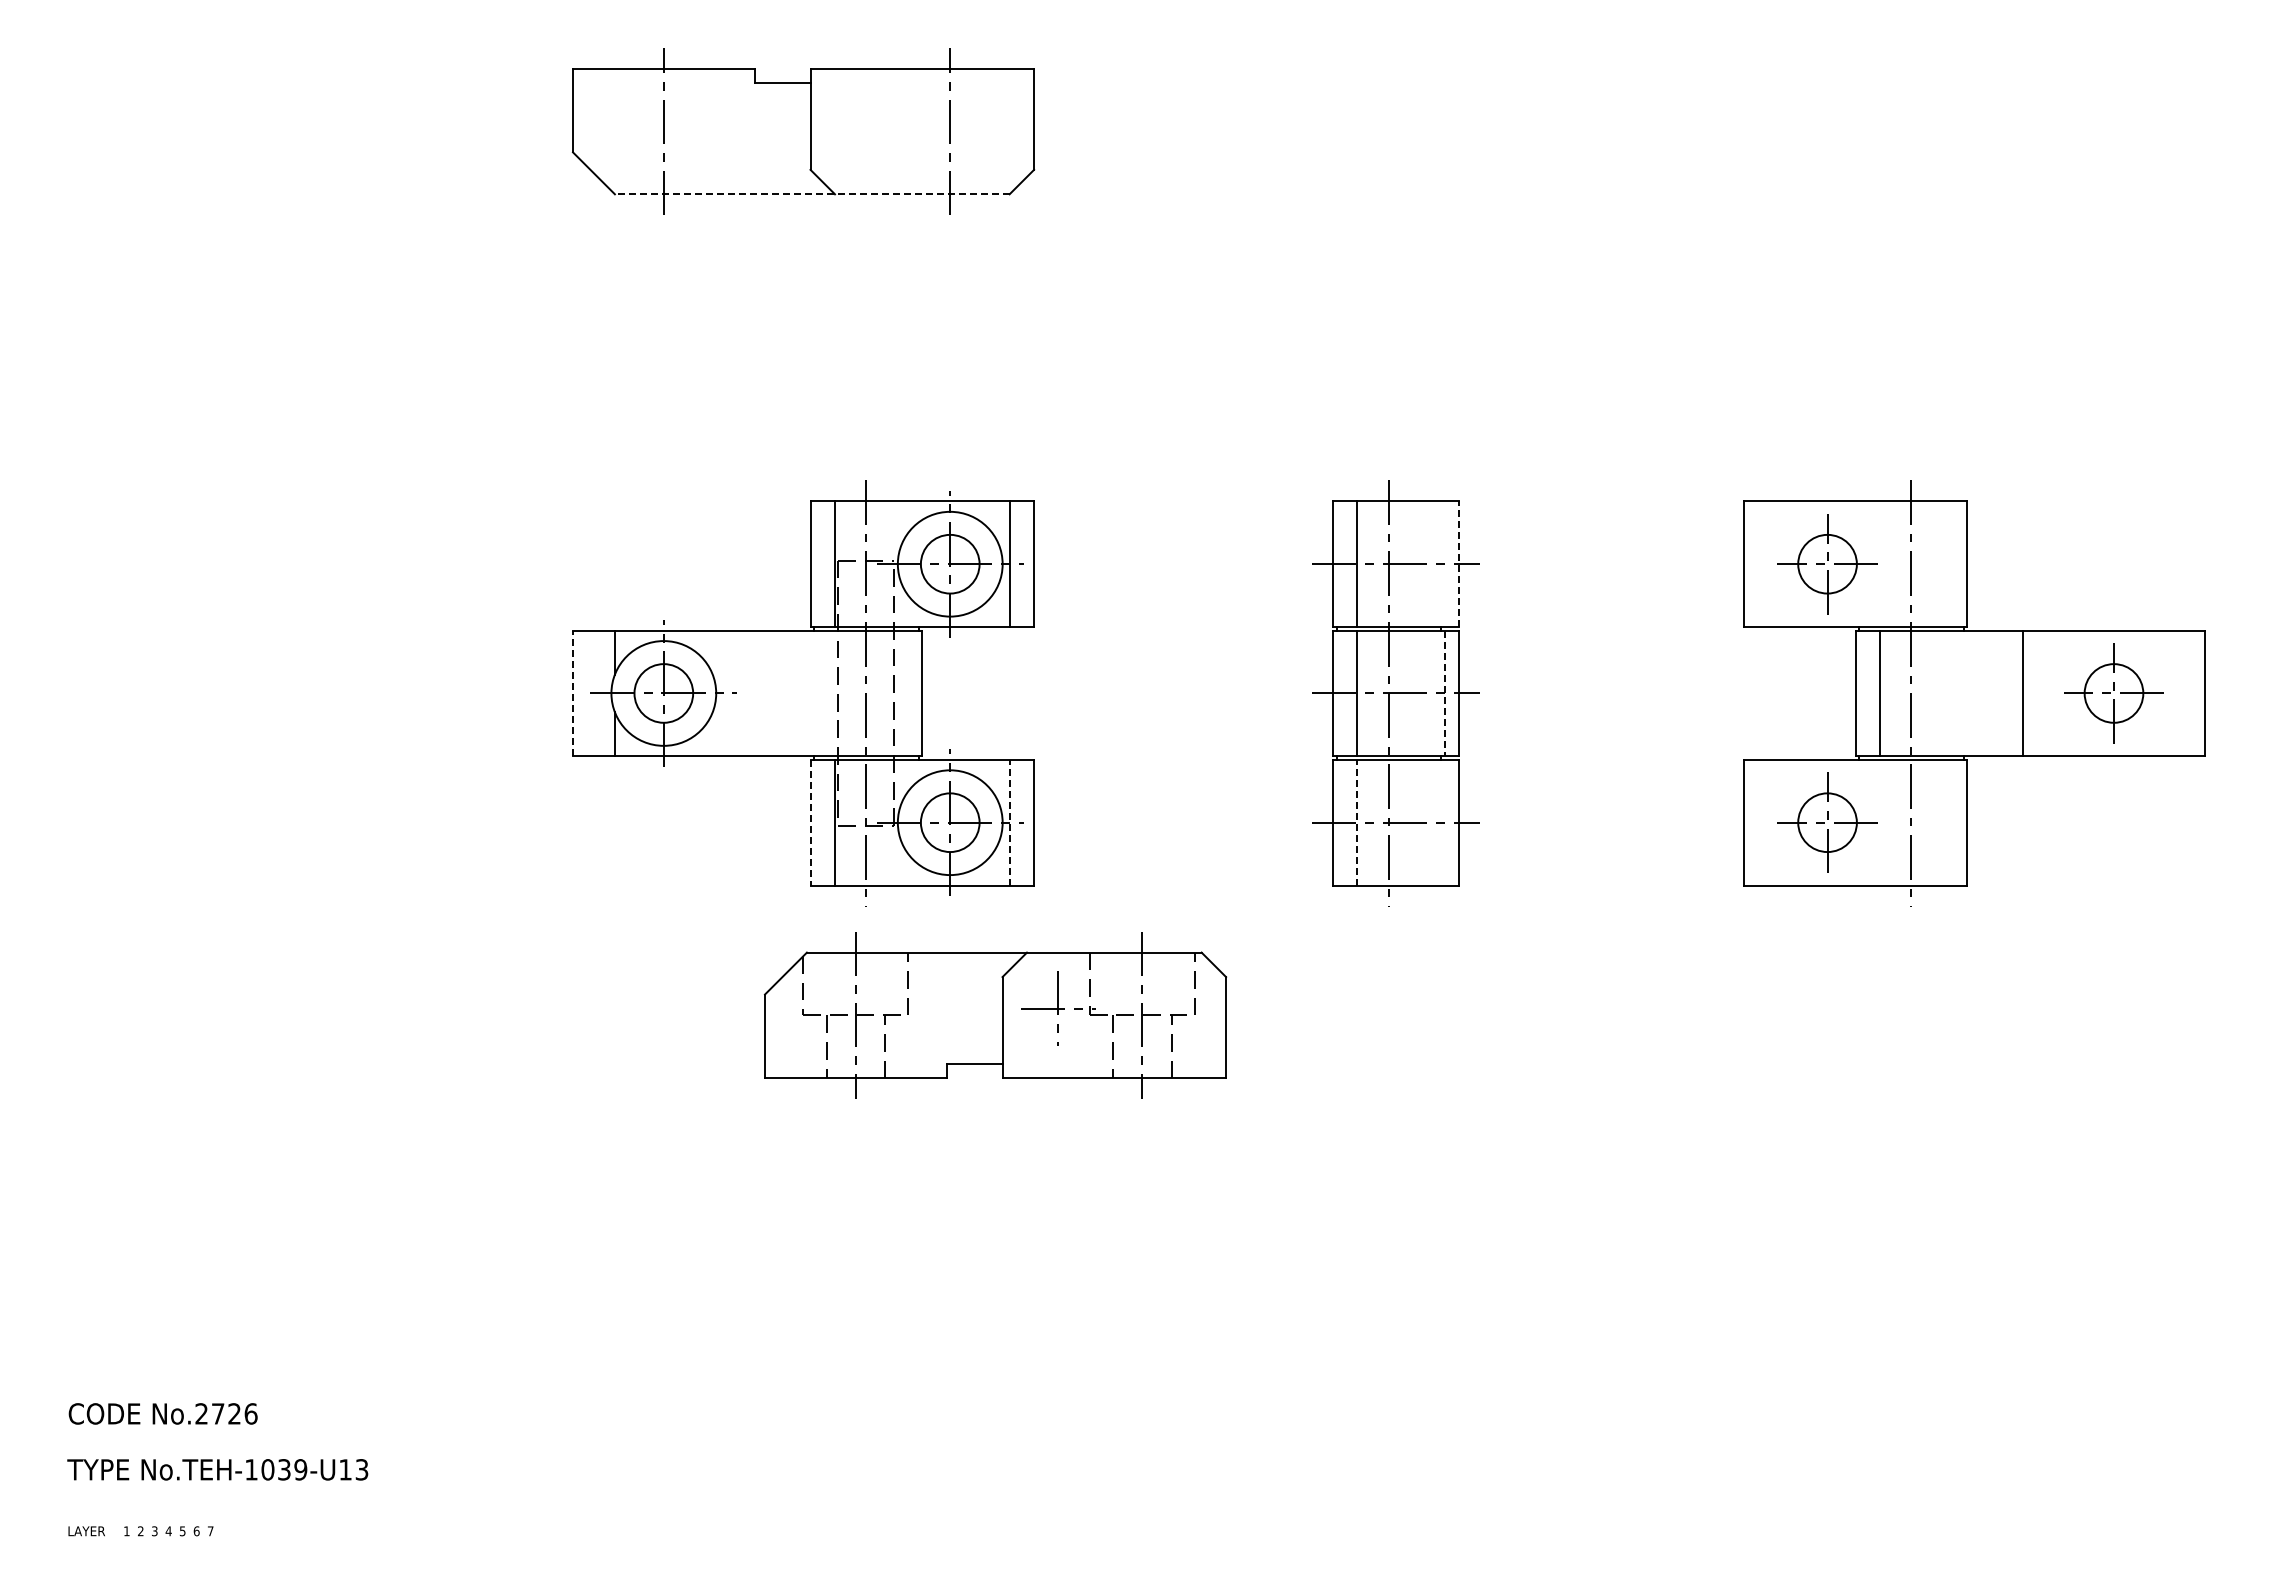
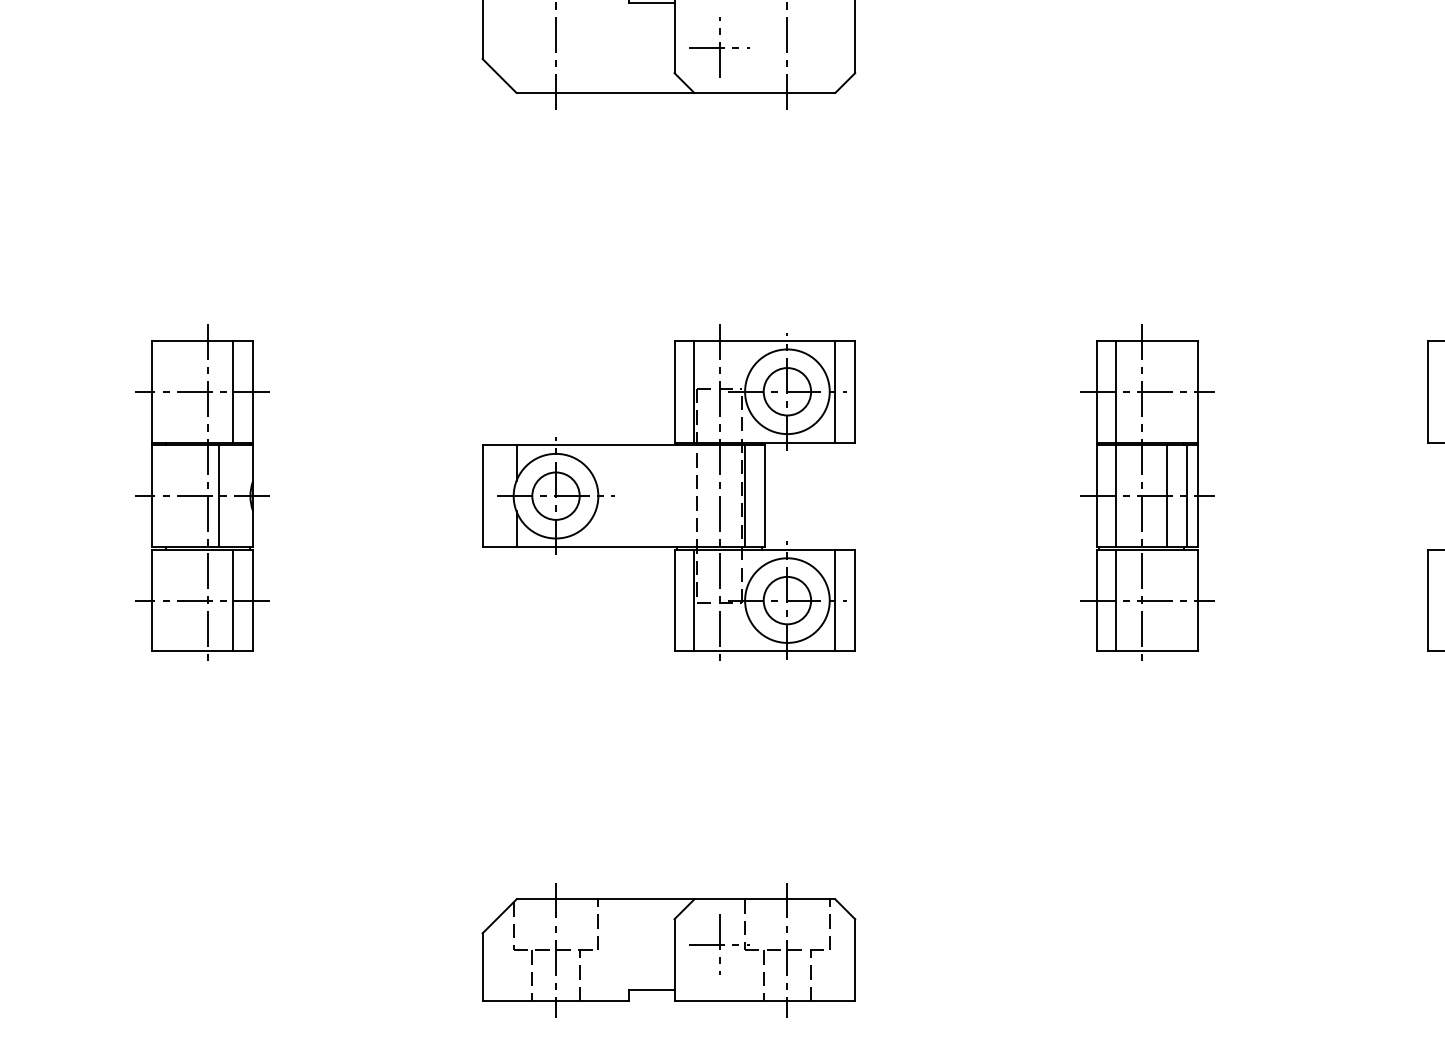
part: (866, 138) -> (719, 47), added
line: (811, 194) -> (675, 93), dashed -> solid
line: (1458, 564) -> (1198, 392), dashed -> solid
part: (225, 693) -> (201, 496), added
line: (573, 693) -> (483, 496), dashed -> solid
line: (897, 693) -> (744, 496), added
line: (1420, 693) -> (1167, 496), added
line: (1444, 693) -> (1186, 496), dashed -> solid
line: (810, 822) -> (674, 600), dashed -> solid
line: (1009, 822) -> (835, 600), dashed -> solid
line: (1357, 822) -> (1116, 600), dashed -> solid
part: (995, 1015) -> (668, 950), moved

